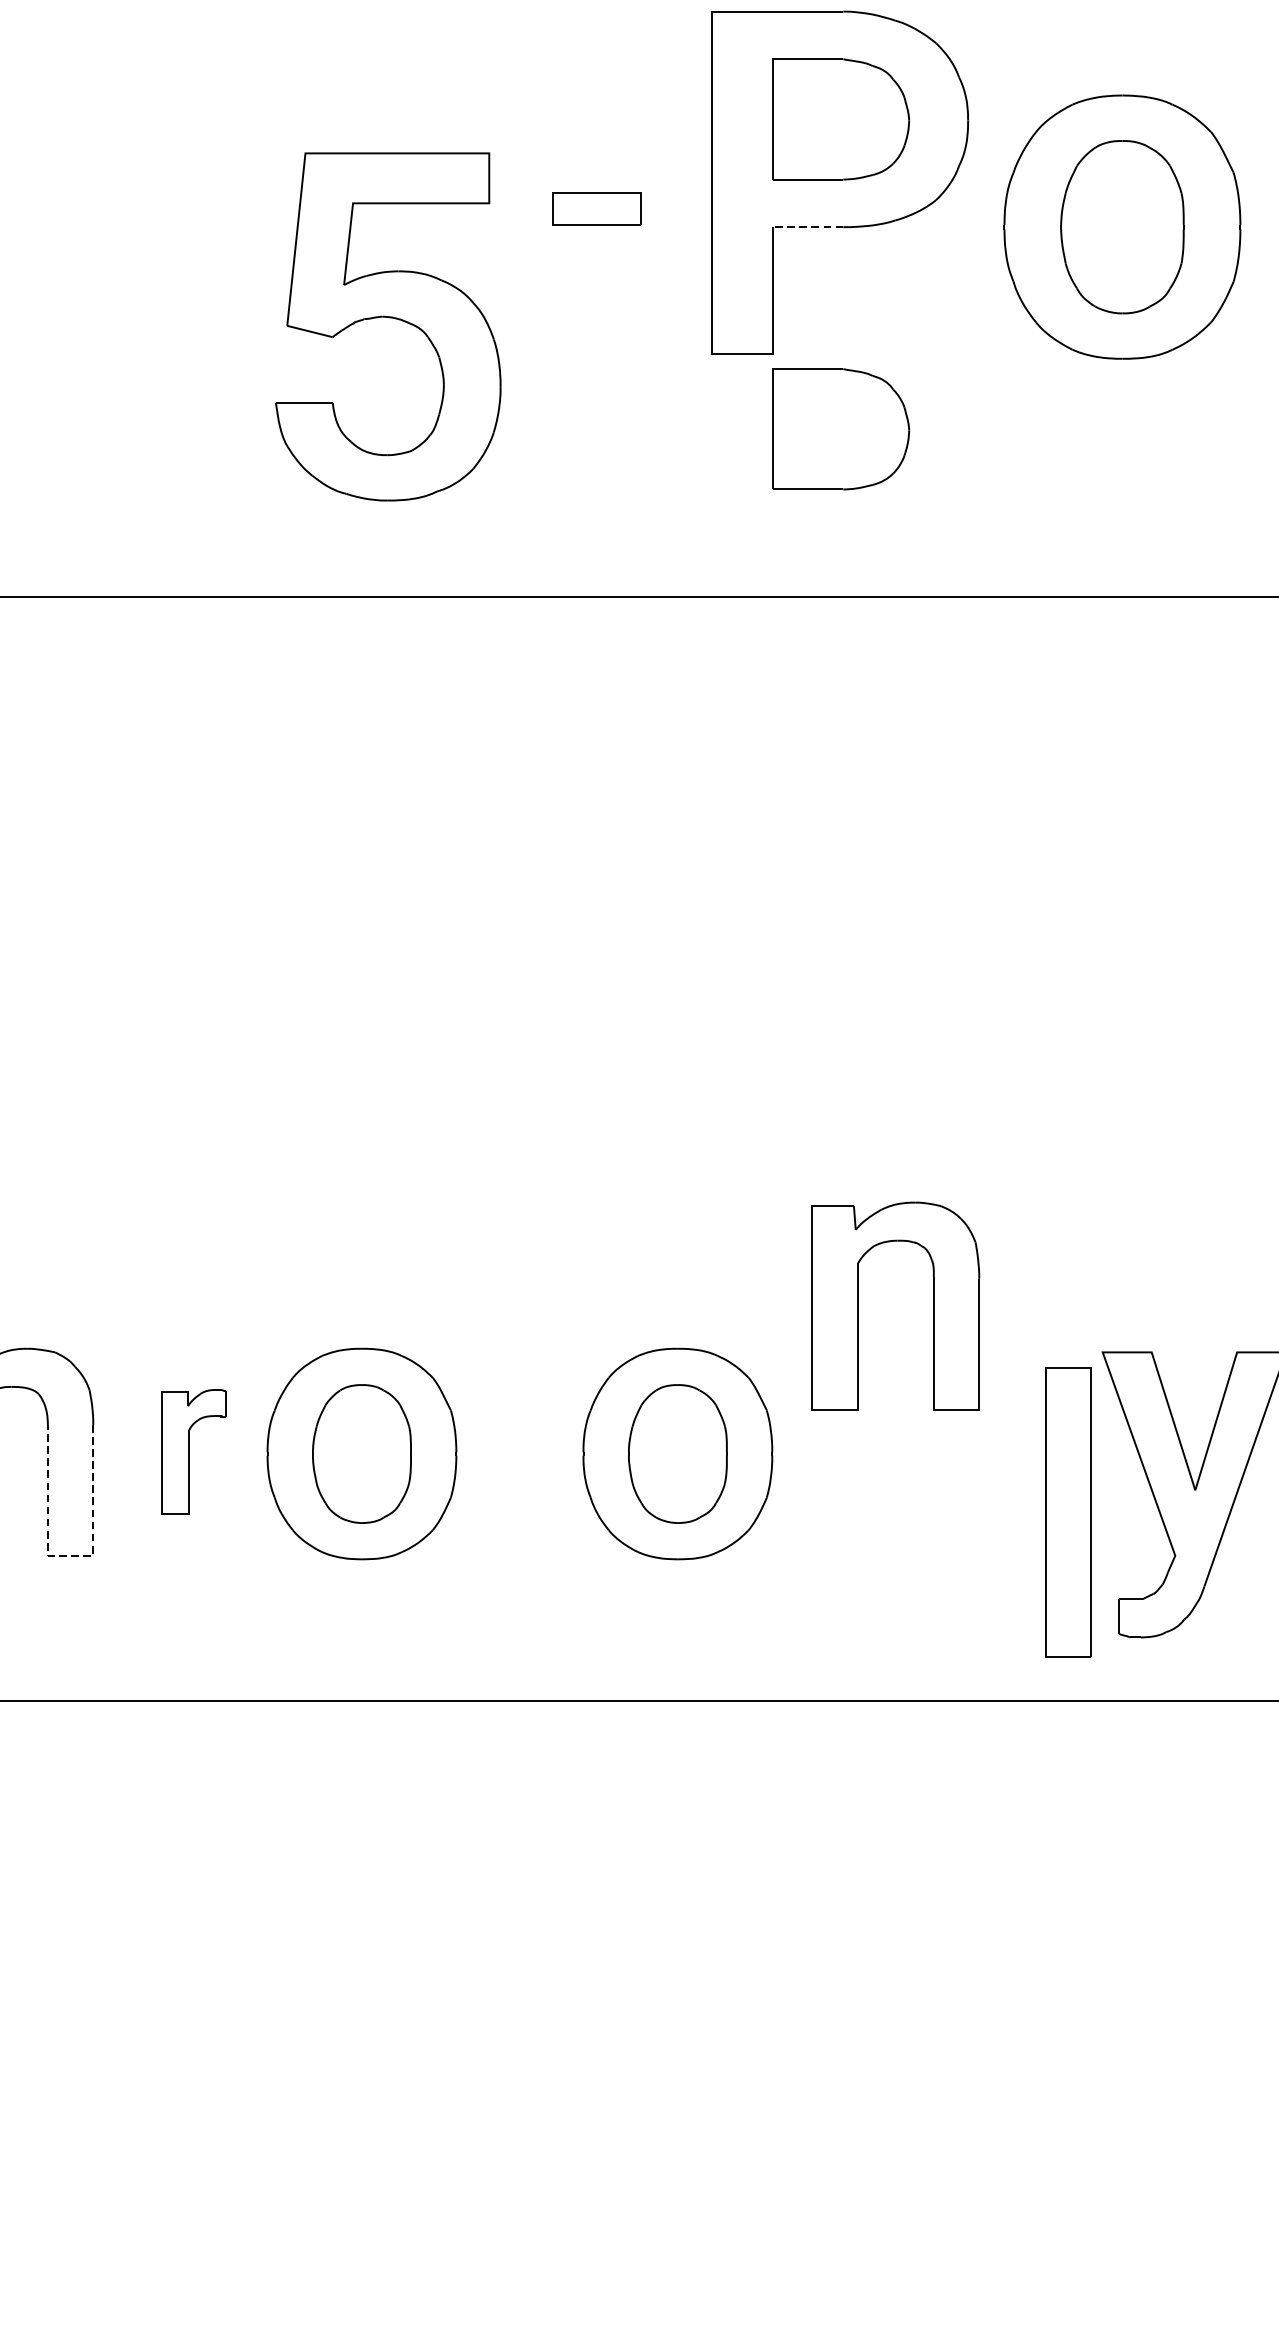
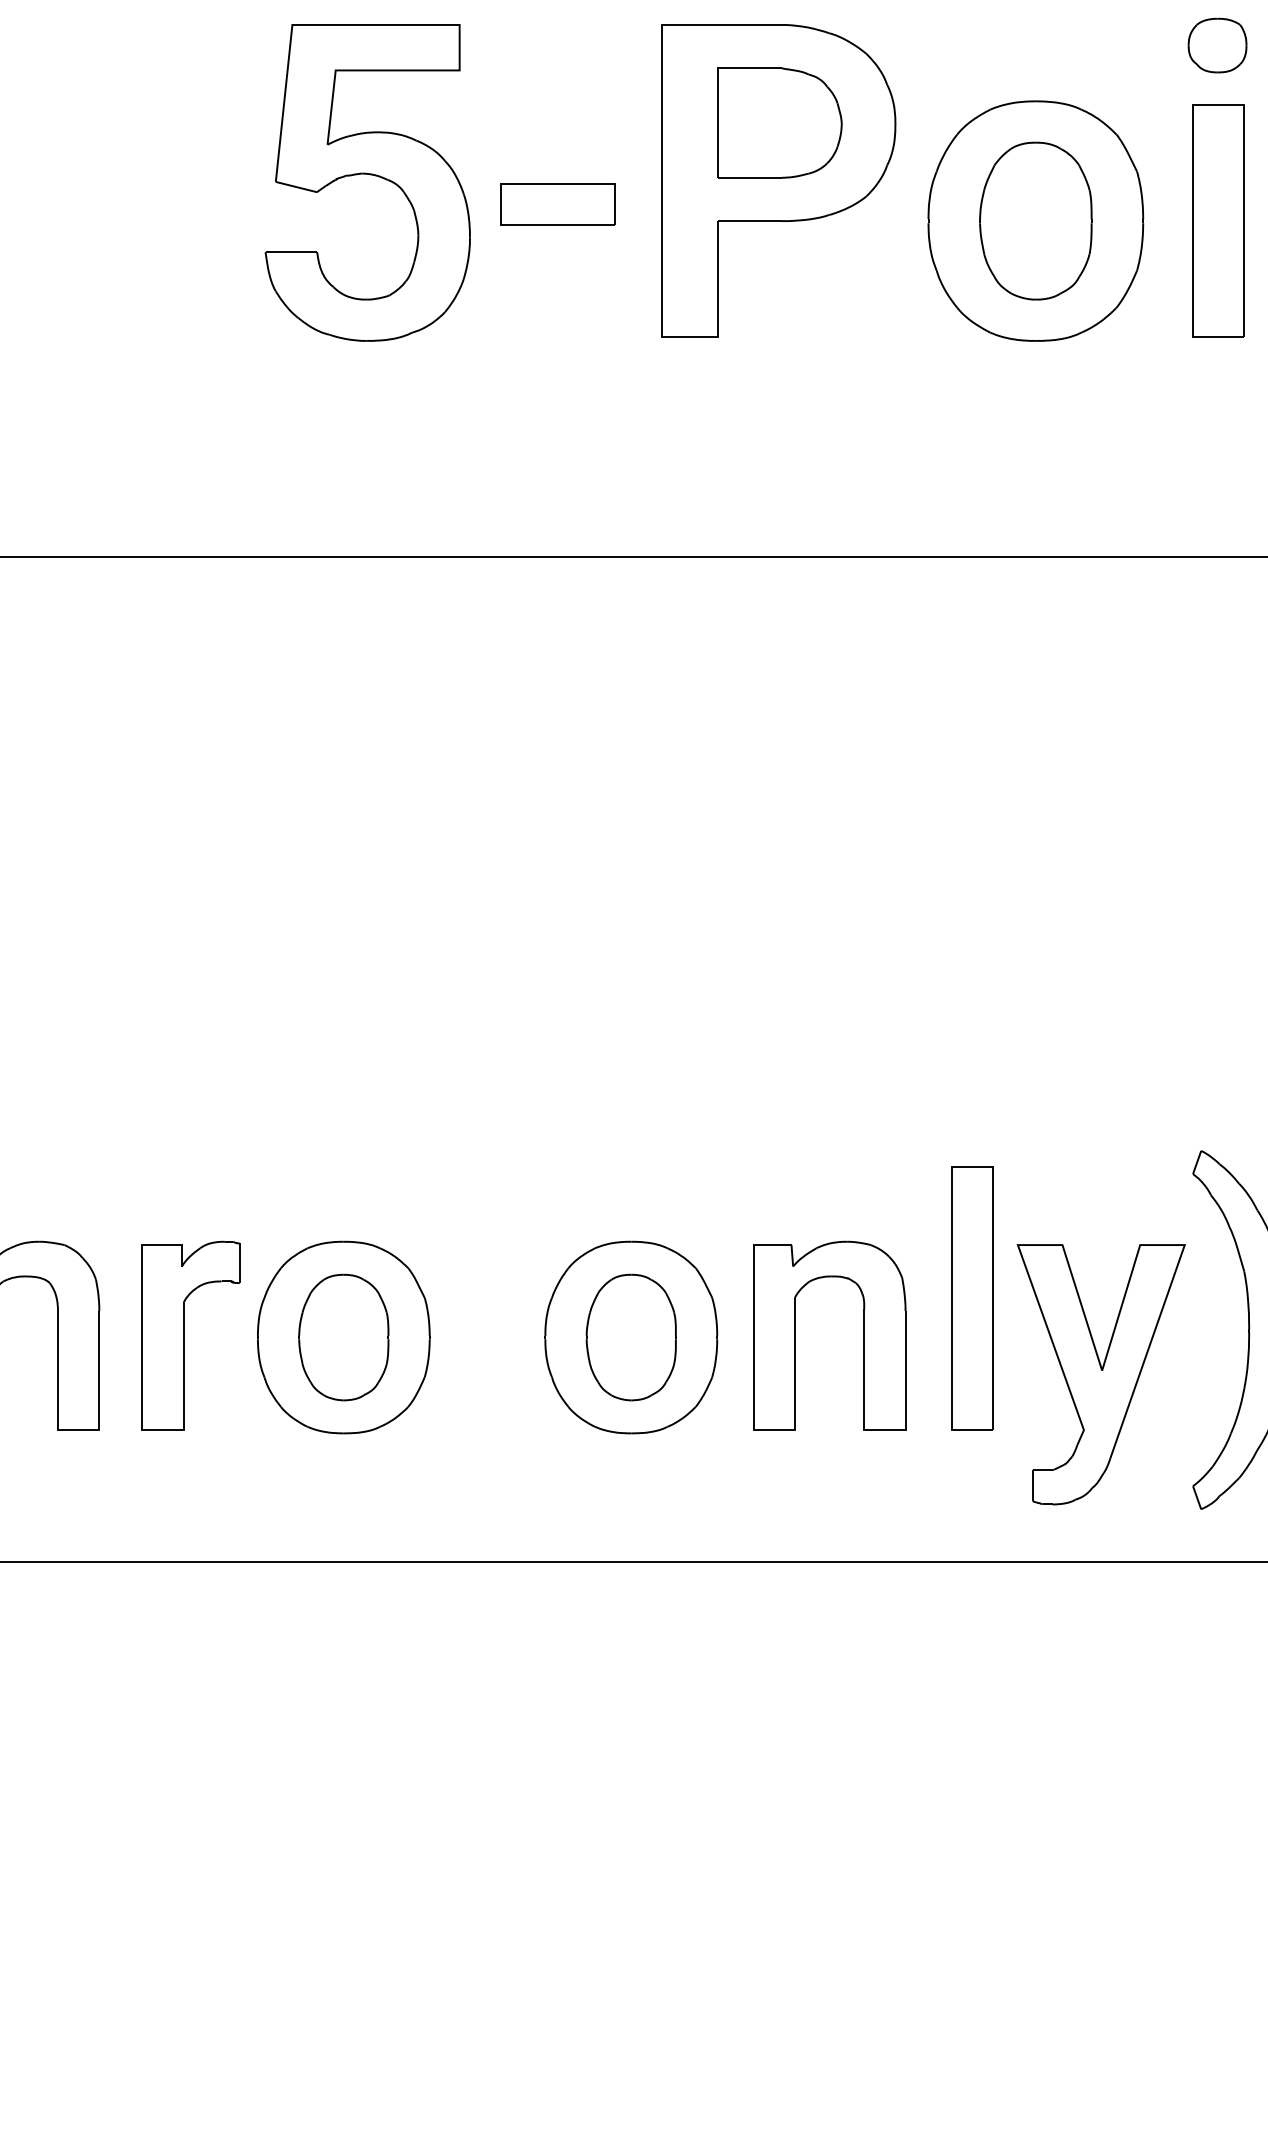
part: (596, 208) -> (557, 204), size x1.43
line: (807, 227) -> (749, 221), dashed -> solid
part: (391, 318) -> (370, 175), moved
part: (840, 428) -> (779, 404), removed
part: (858, 1305) -> (795, 1335), moved
part: (193, 1451) -> (190, 1335), size x1.67
part: (1068, 1512) -> (972, 1298), moved
line: (70, 1556) -> (78, 1430), dashed -> solid

